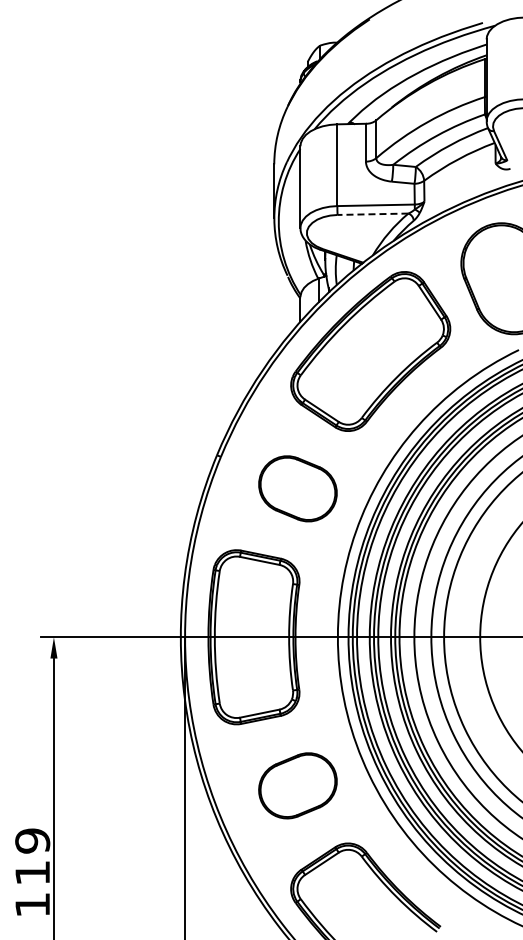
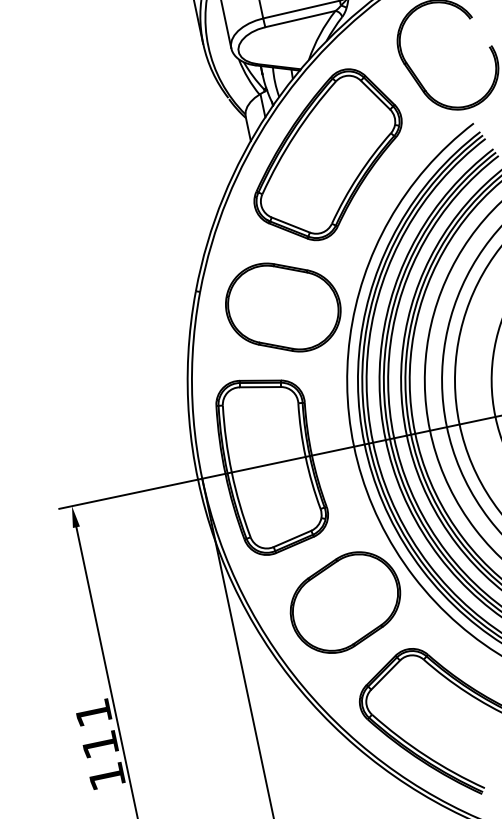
line: (372, 214) -> (299, 19), dashed -> solid
part: (297, 488) -> (282, 307), size x1.43
part: (297, 785) -> (344, 602), size x1.43
text: (32, 840) -> (93, 712), 119 -> 111

